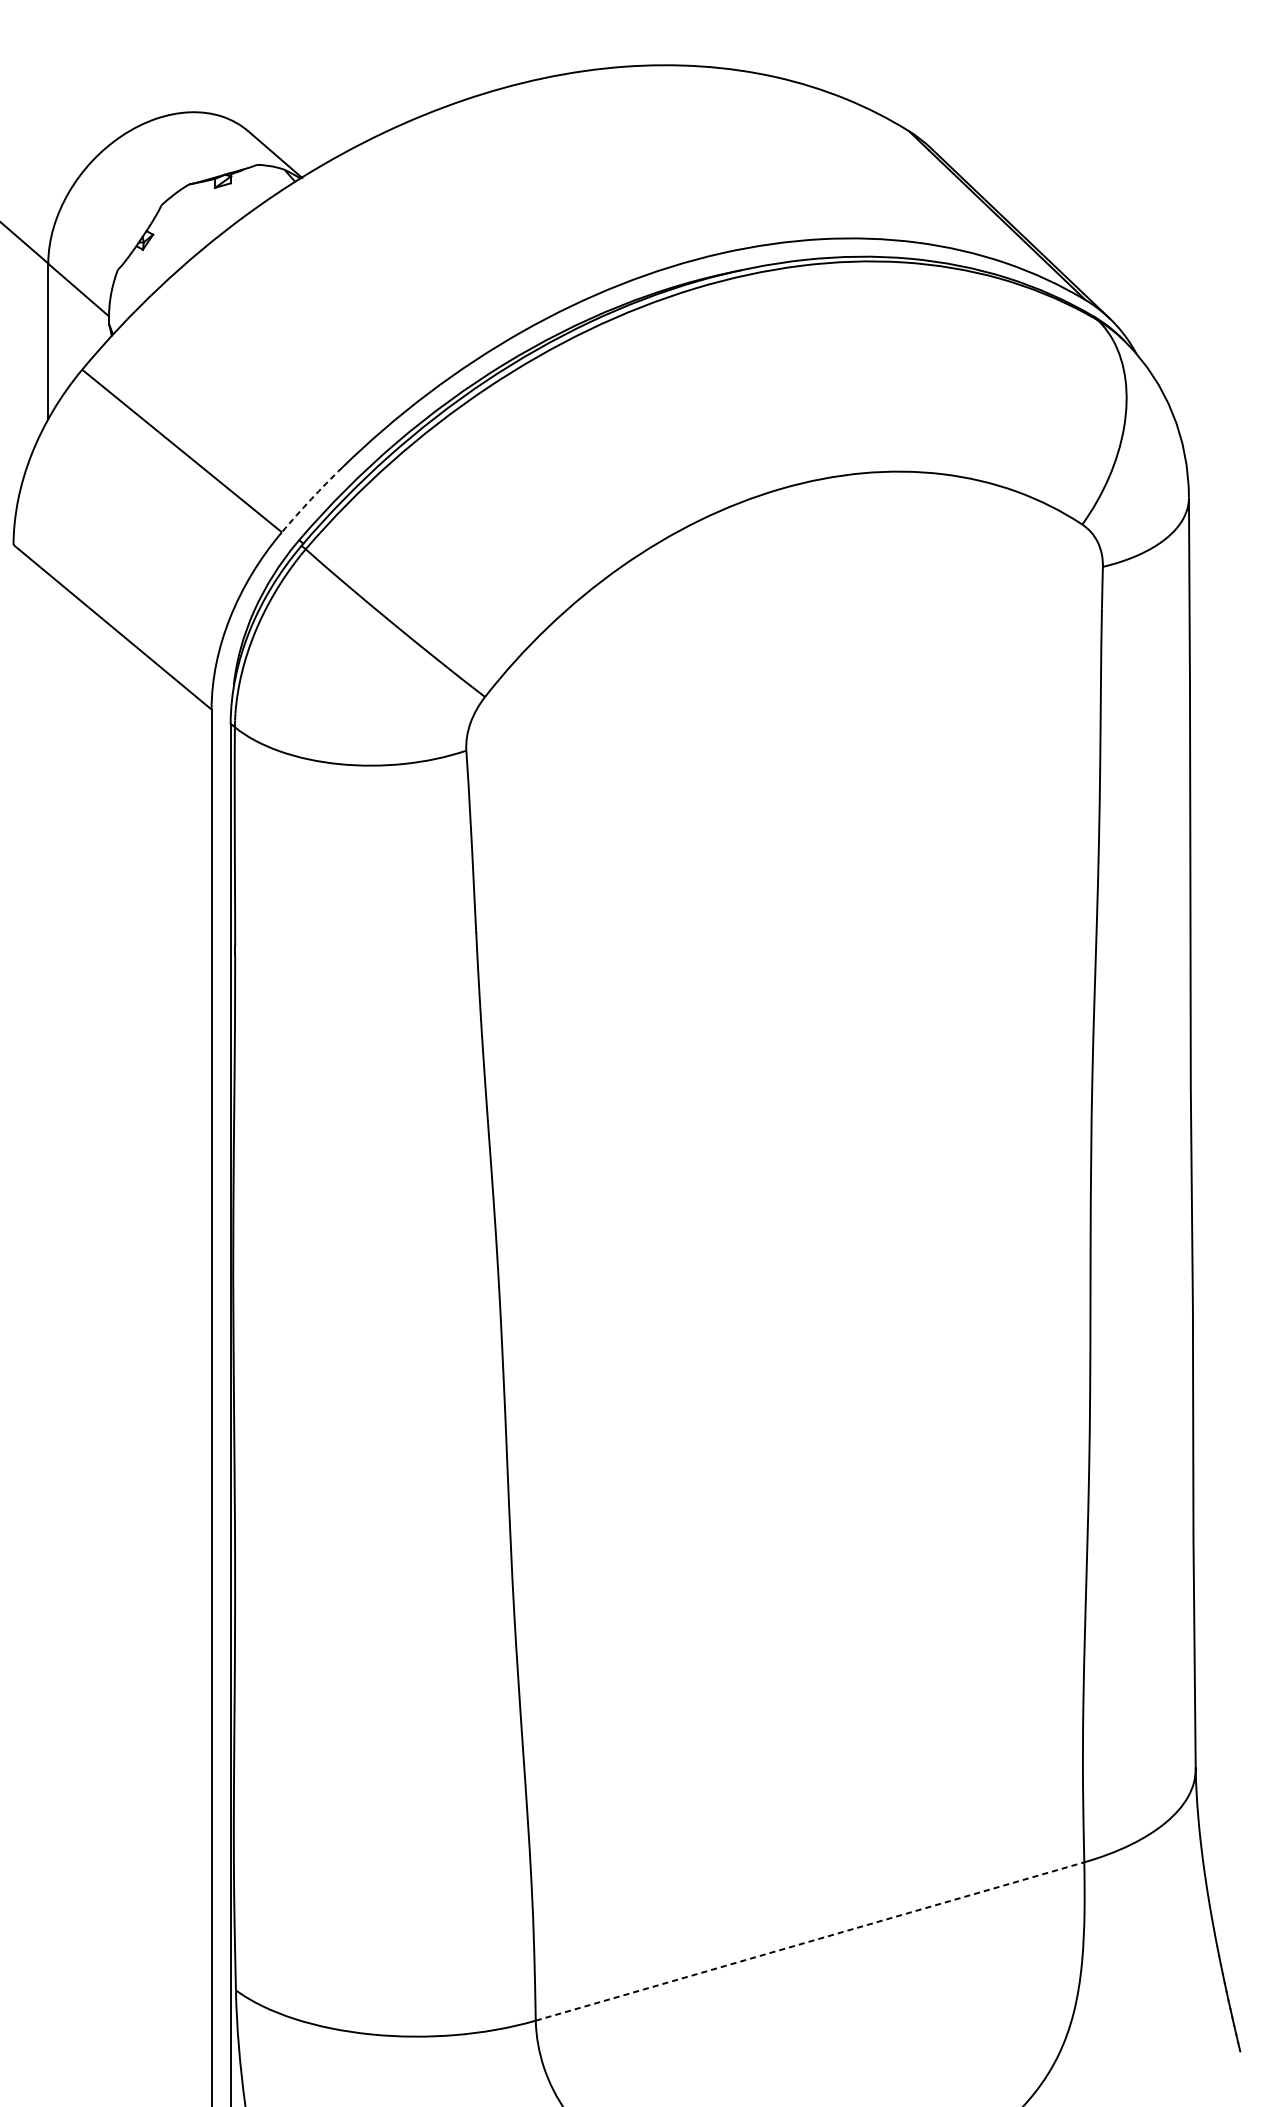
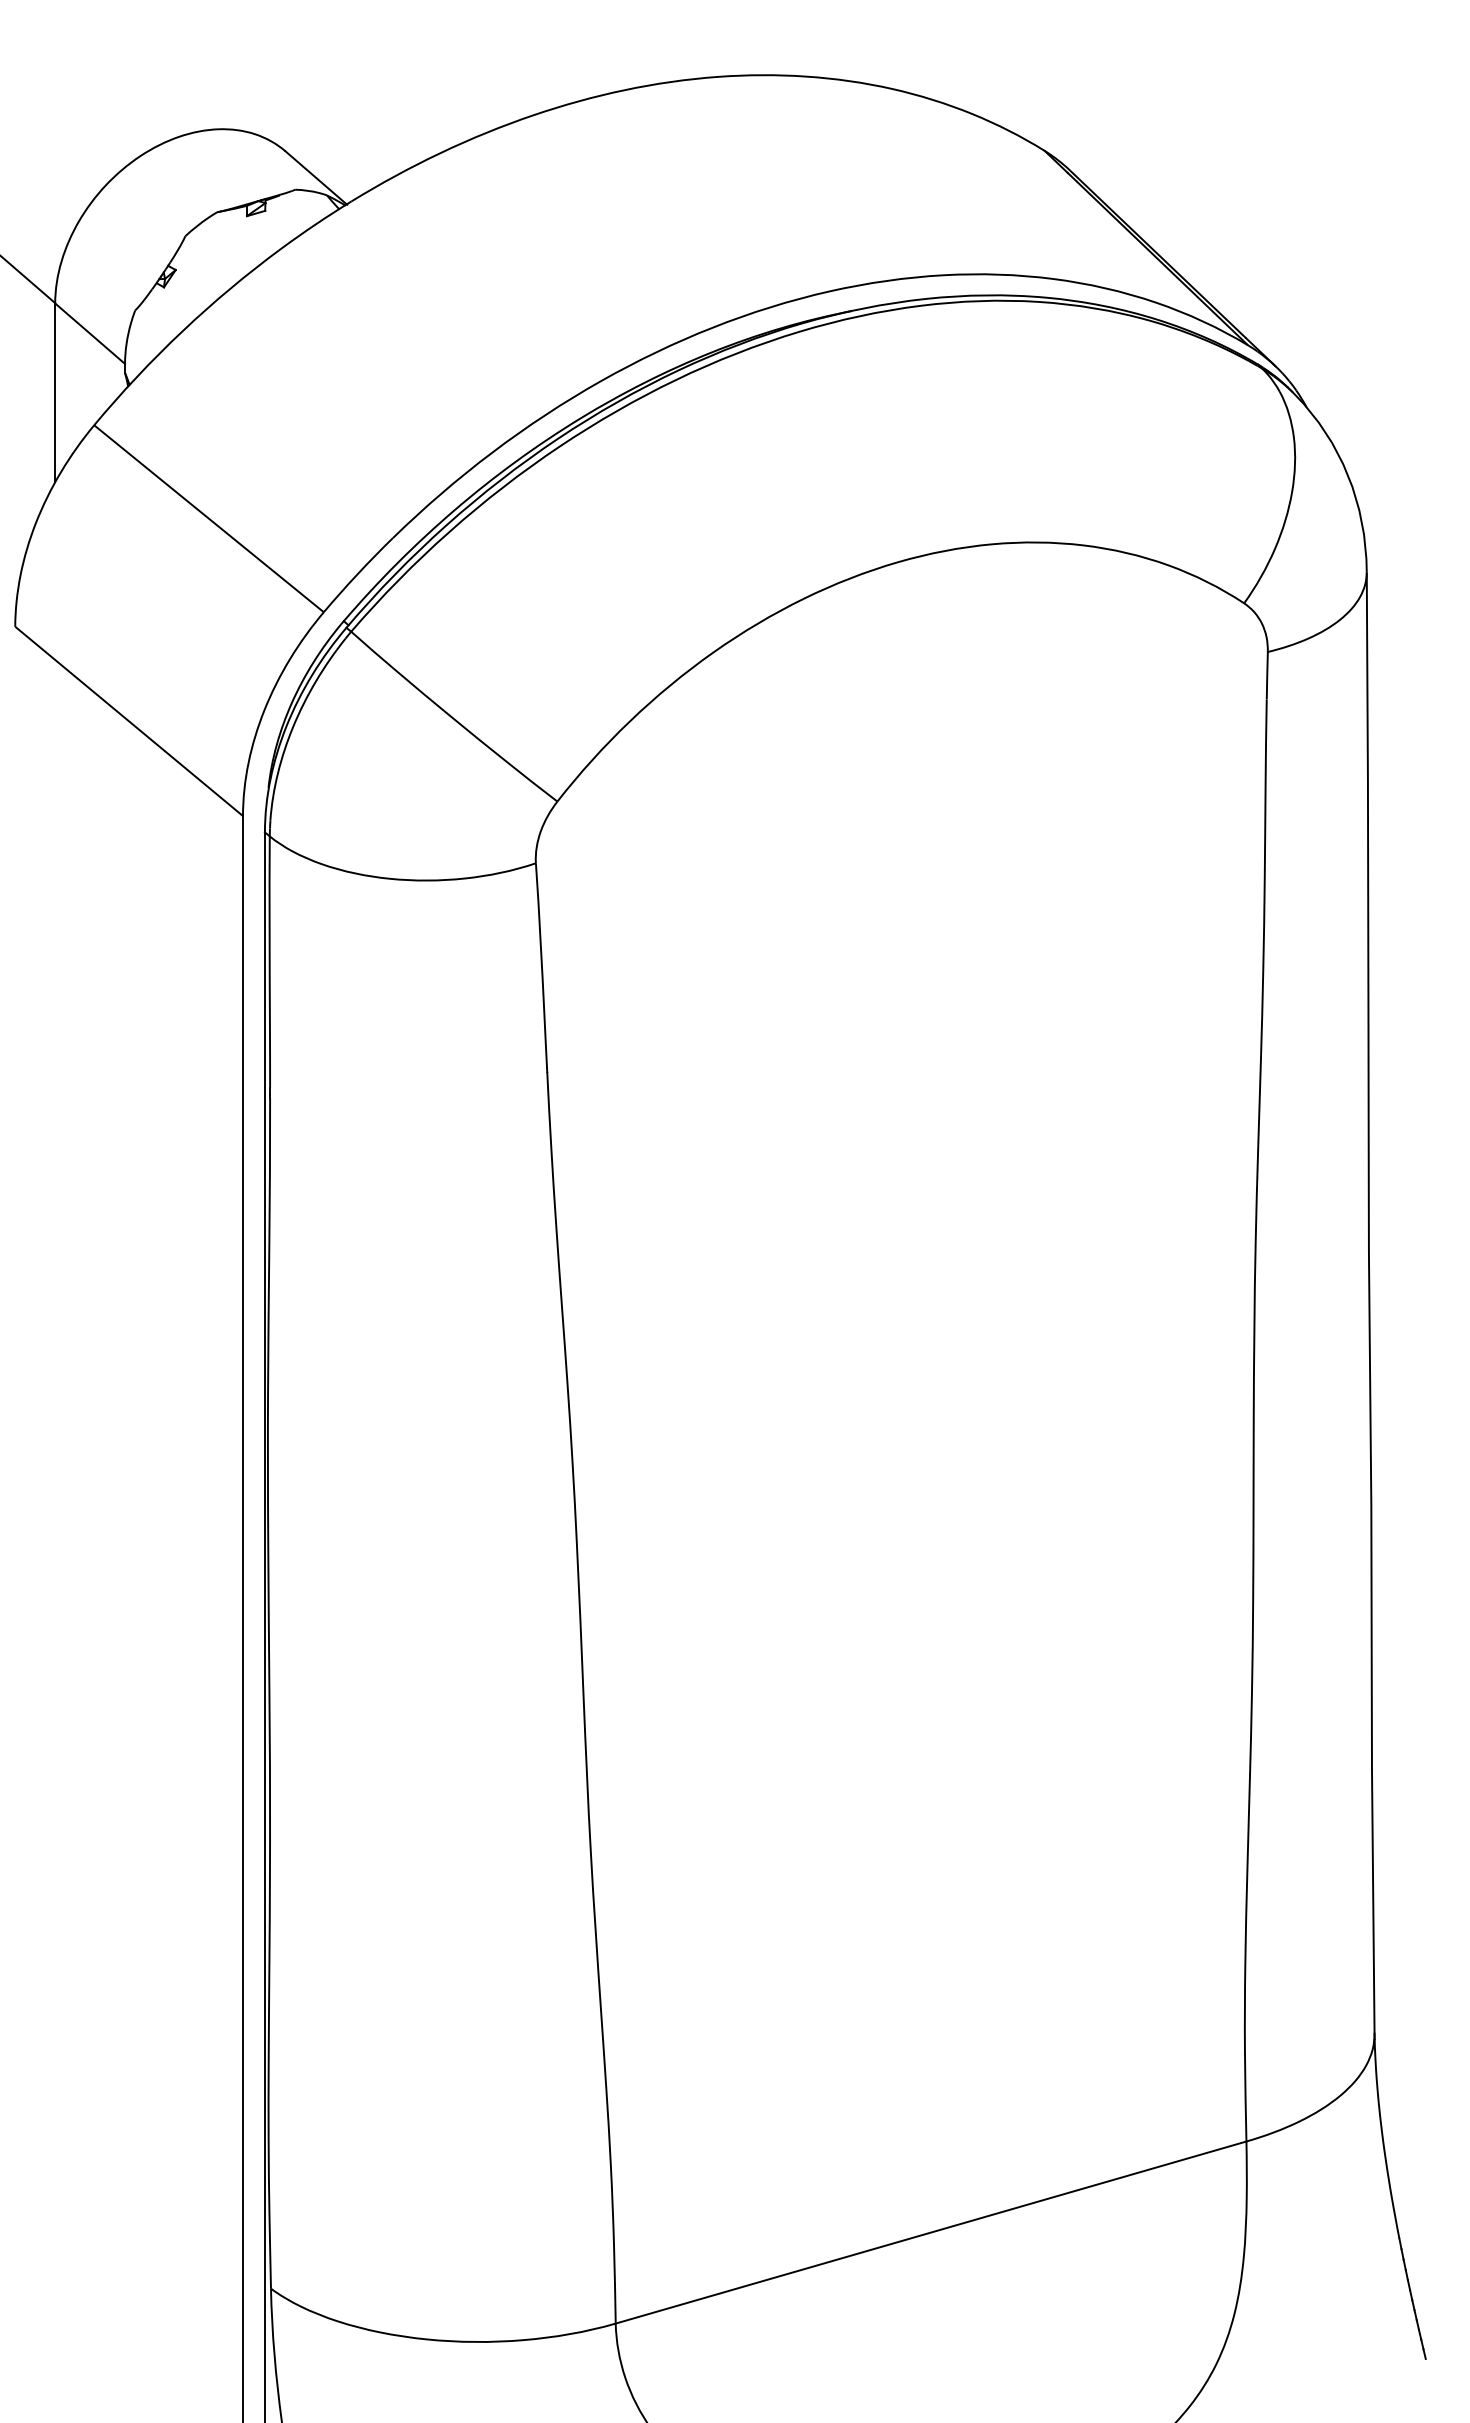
arc: (311, 499) -> (357, 574), dashed -> solid
line: (810, 1941) -> (931, 2232), dashed -> solid

